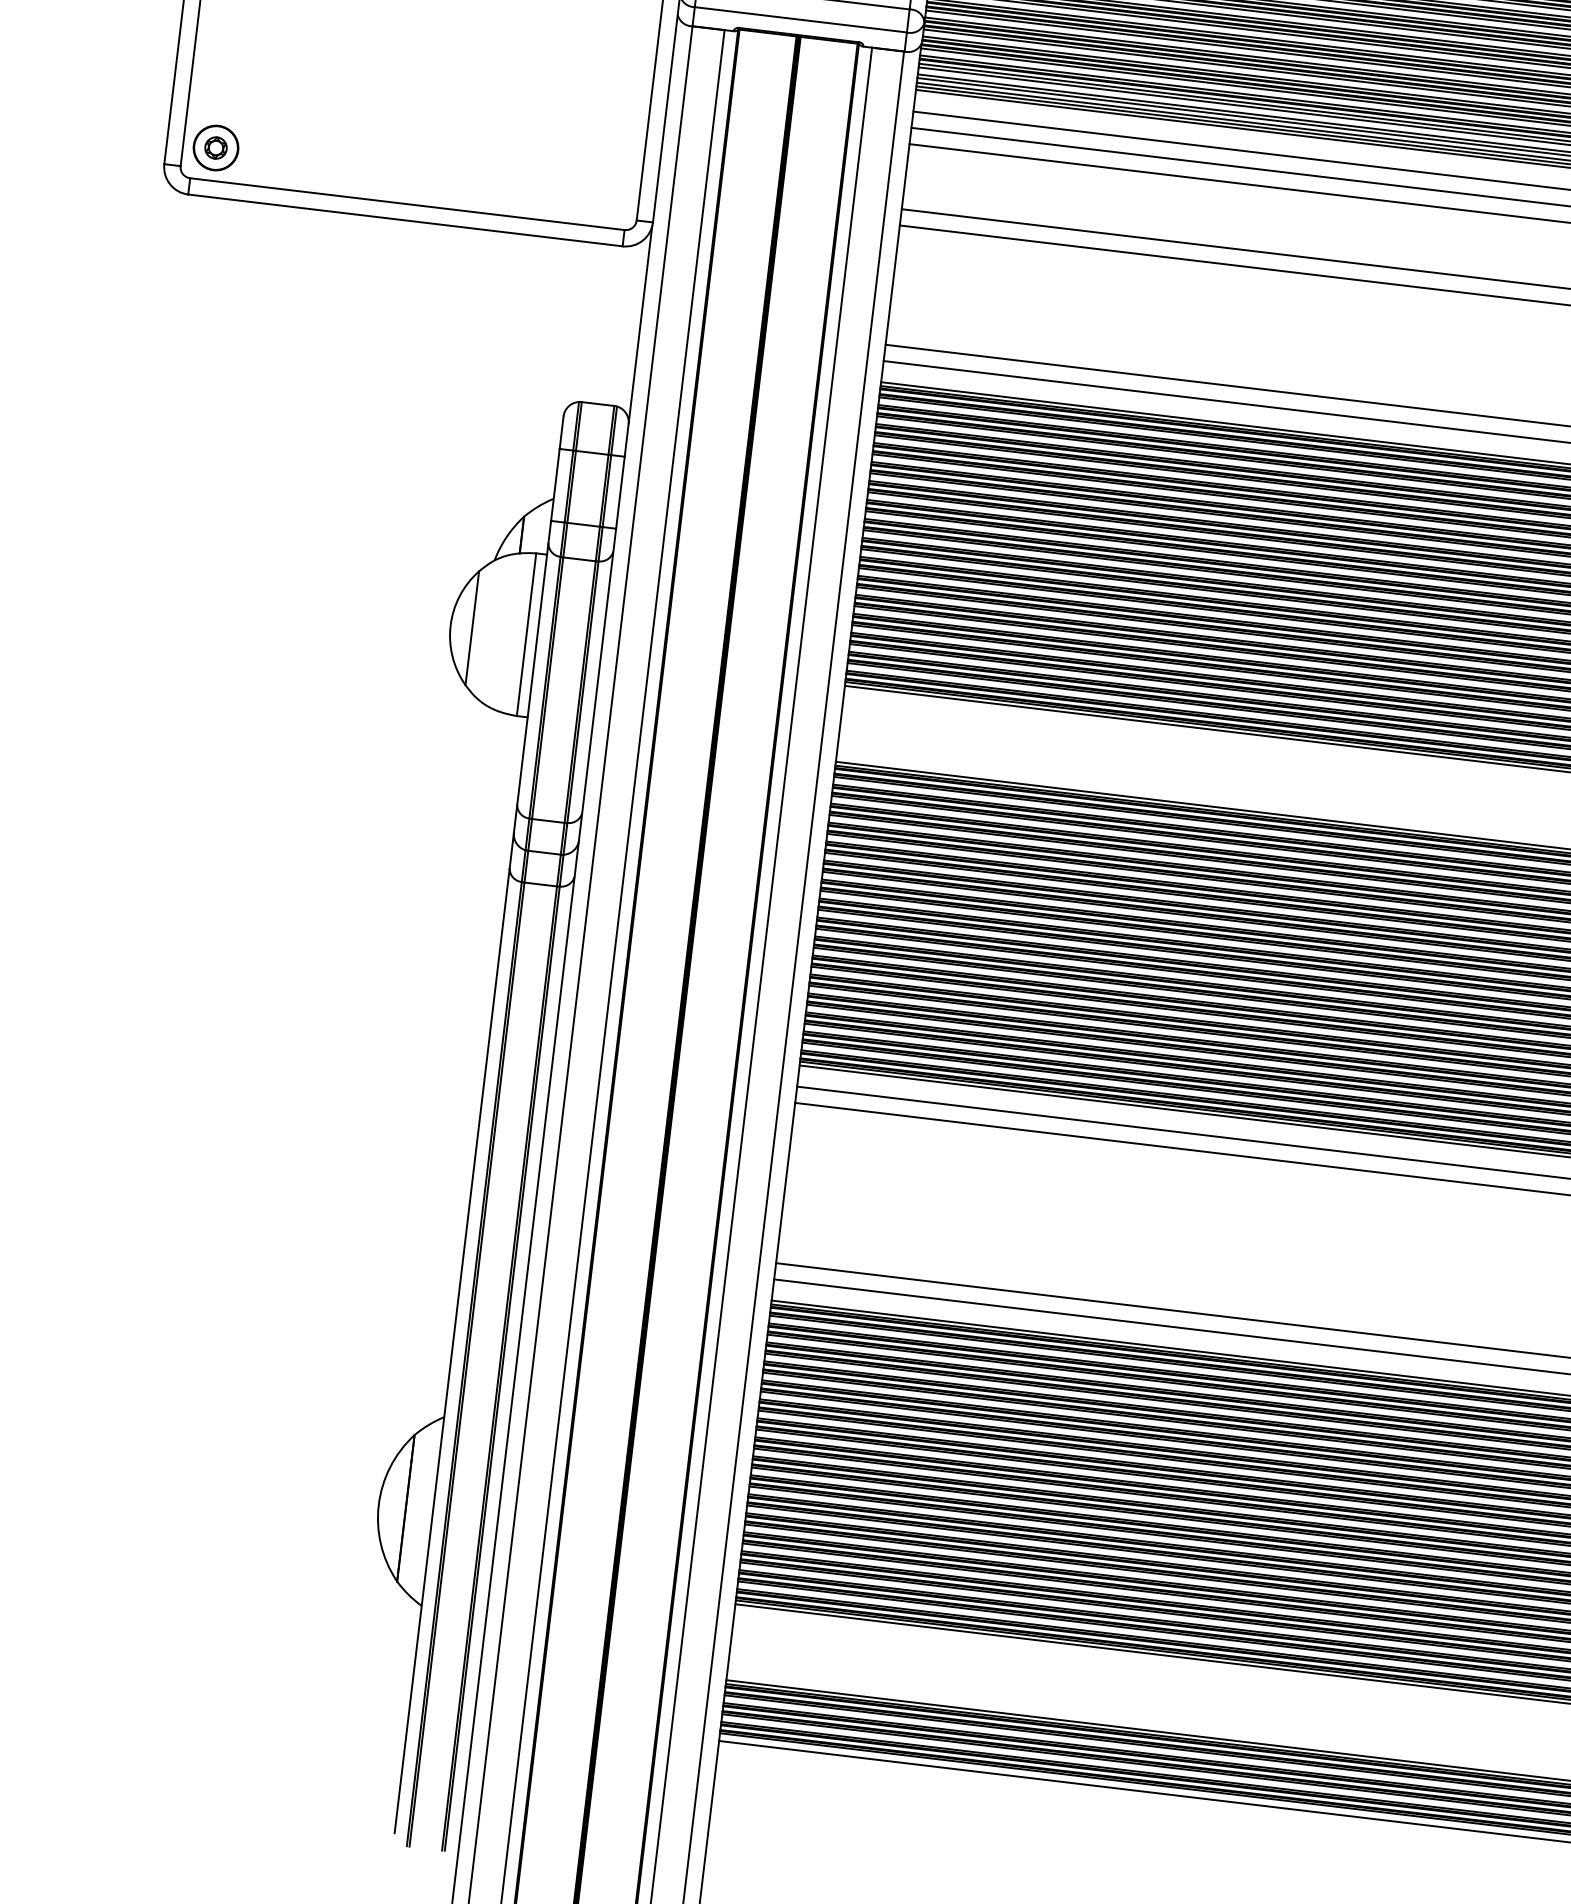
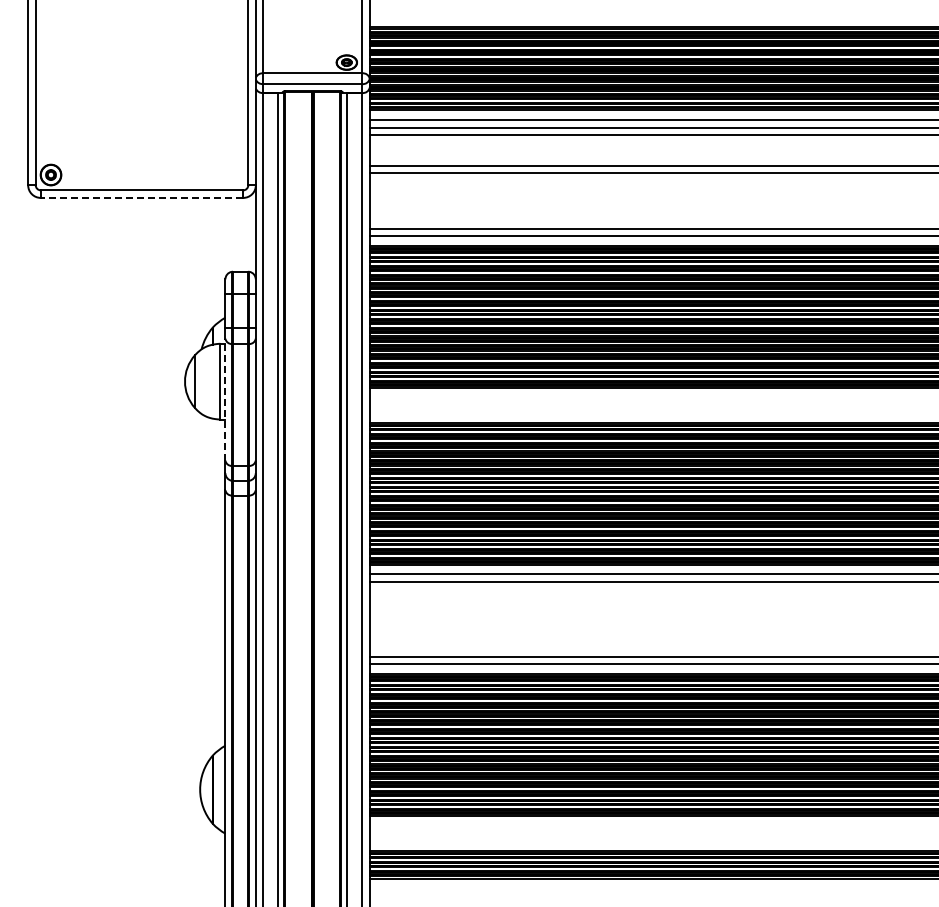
line: (404, 219) -> (141, 197), solid -> dashed
line: (532, 674) -> (225, 399), solid -> dashed

